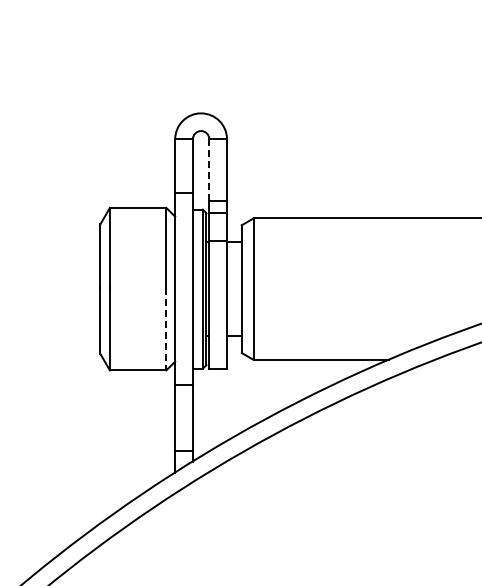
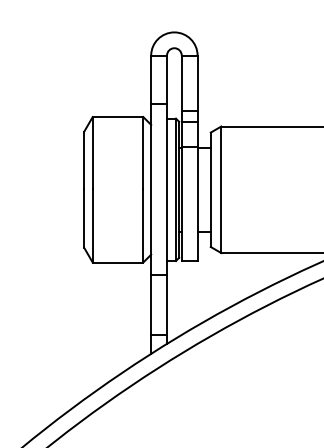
line: (209, 170) -> (181, 83), dashed -> solid
line: (166, 329) -> (143, 225), dashed -> solid

